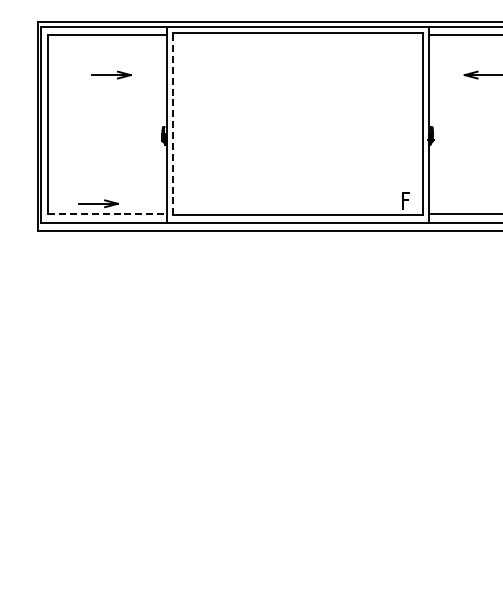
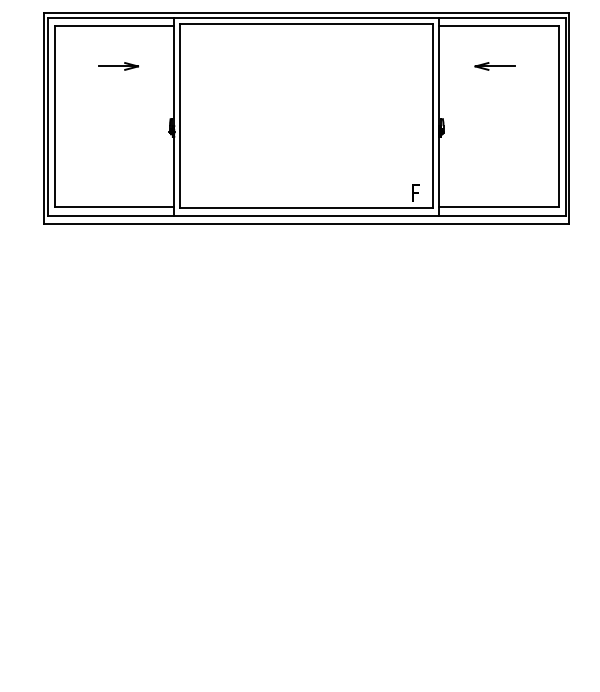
line: (172, 123) -> (180, 115), dashed -> solid
part: (98, 203) -> (105, 196), removed
line: (107, 213) -> (114, 206), dashed -> solid

